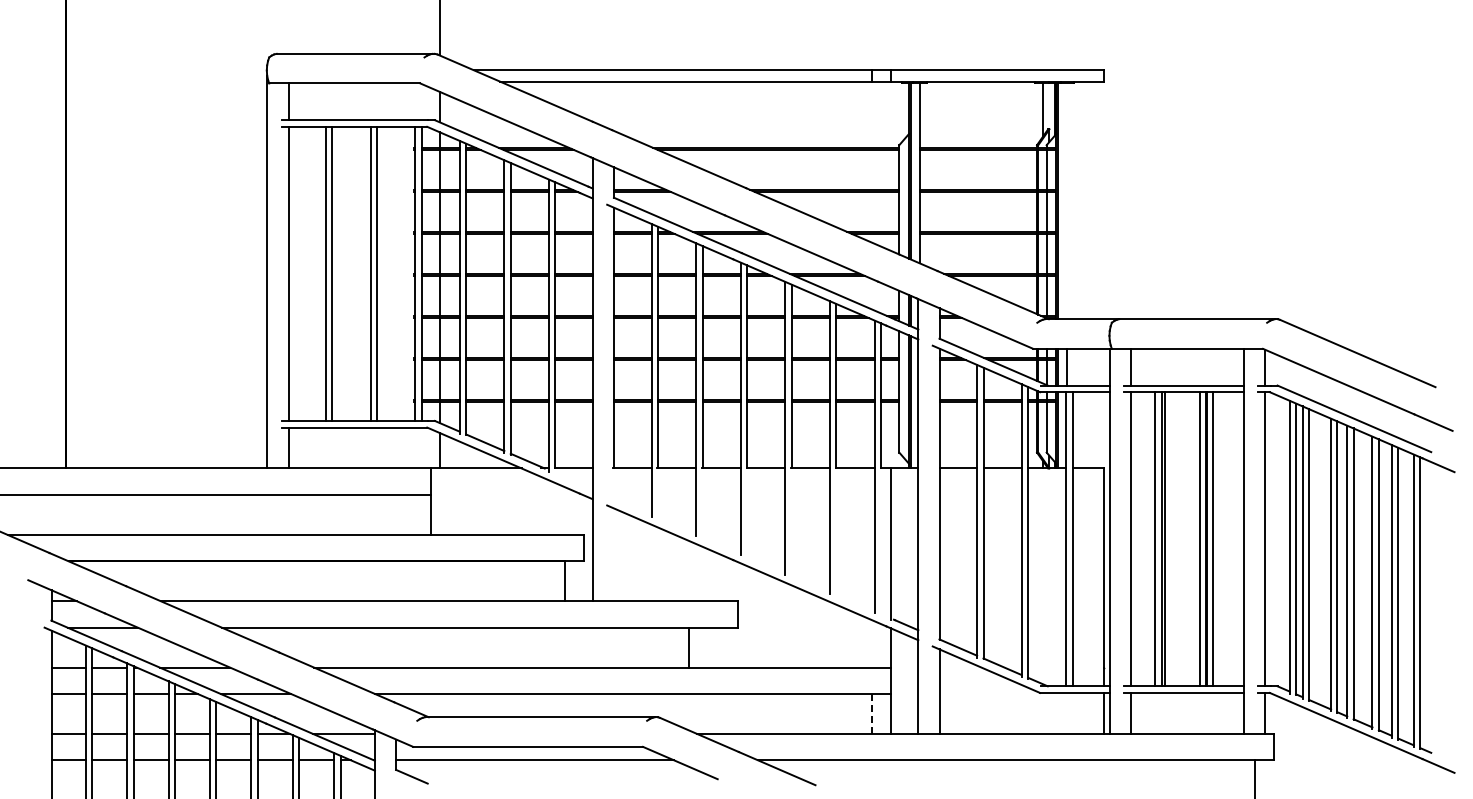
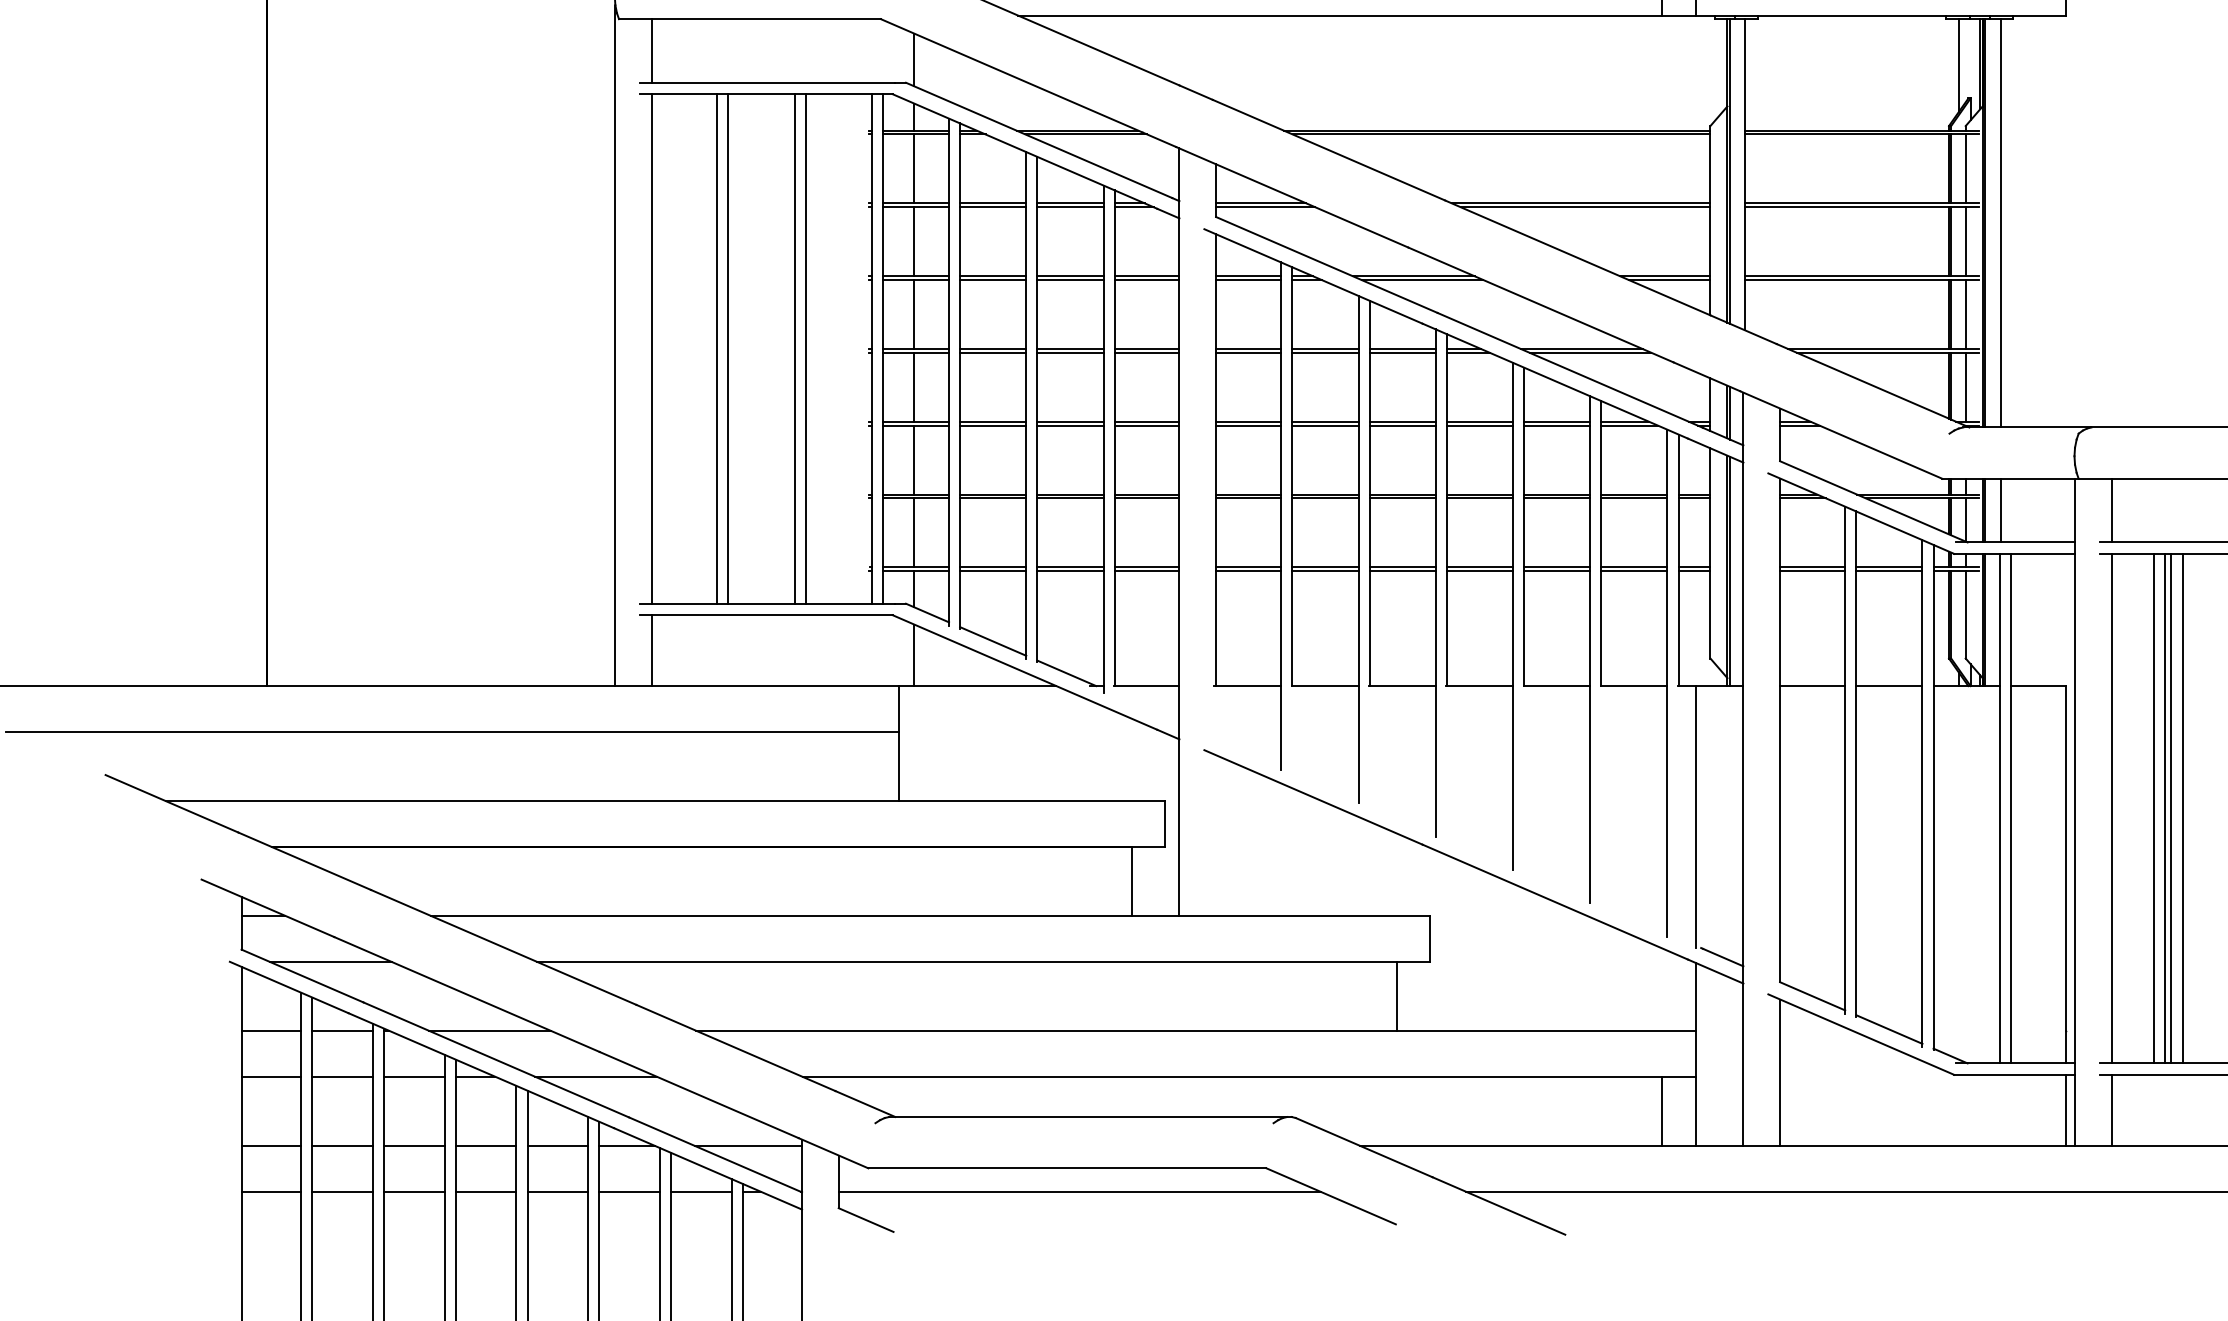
line: (1066, 201) -> (2000, 223), added
line: (1171, 539) -> (2181, 809), added
line: (689, 647) -> (1397, 996), moved
line: (871, 713) -> (1662, 1110), dashed -> solid

